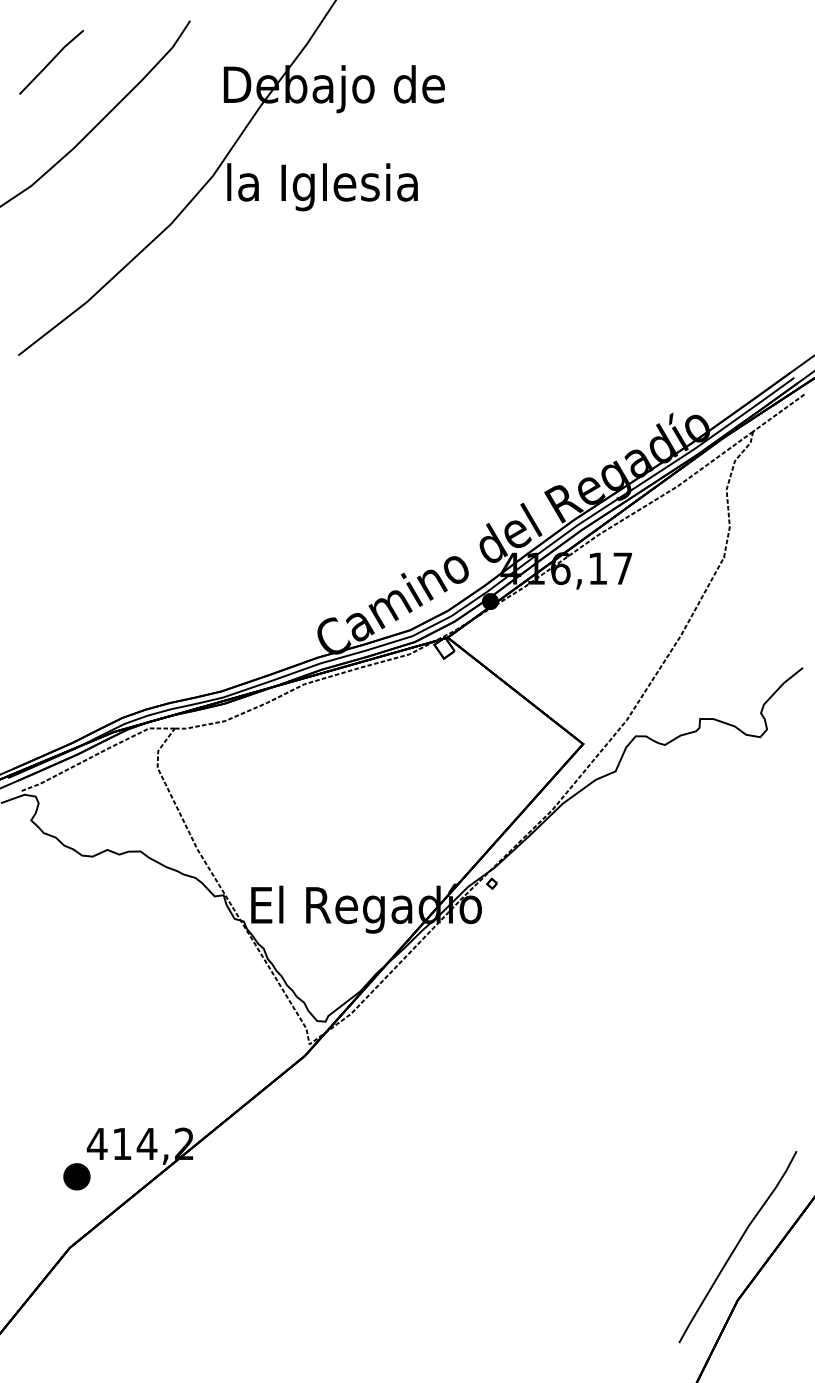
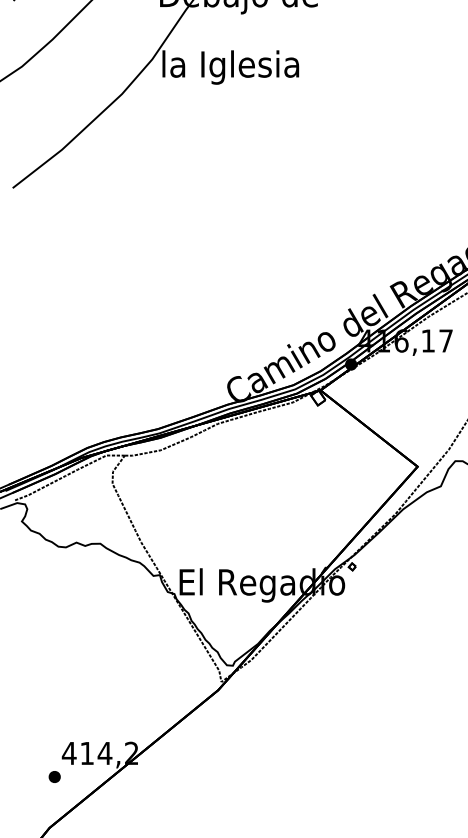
part: (76, 1176) -> (54, 776), size x0.62

